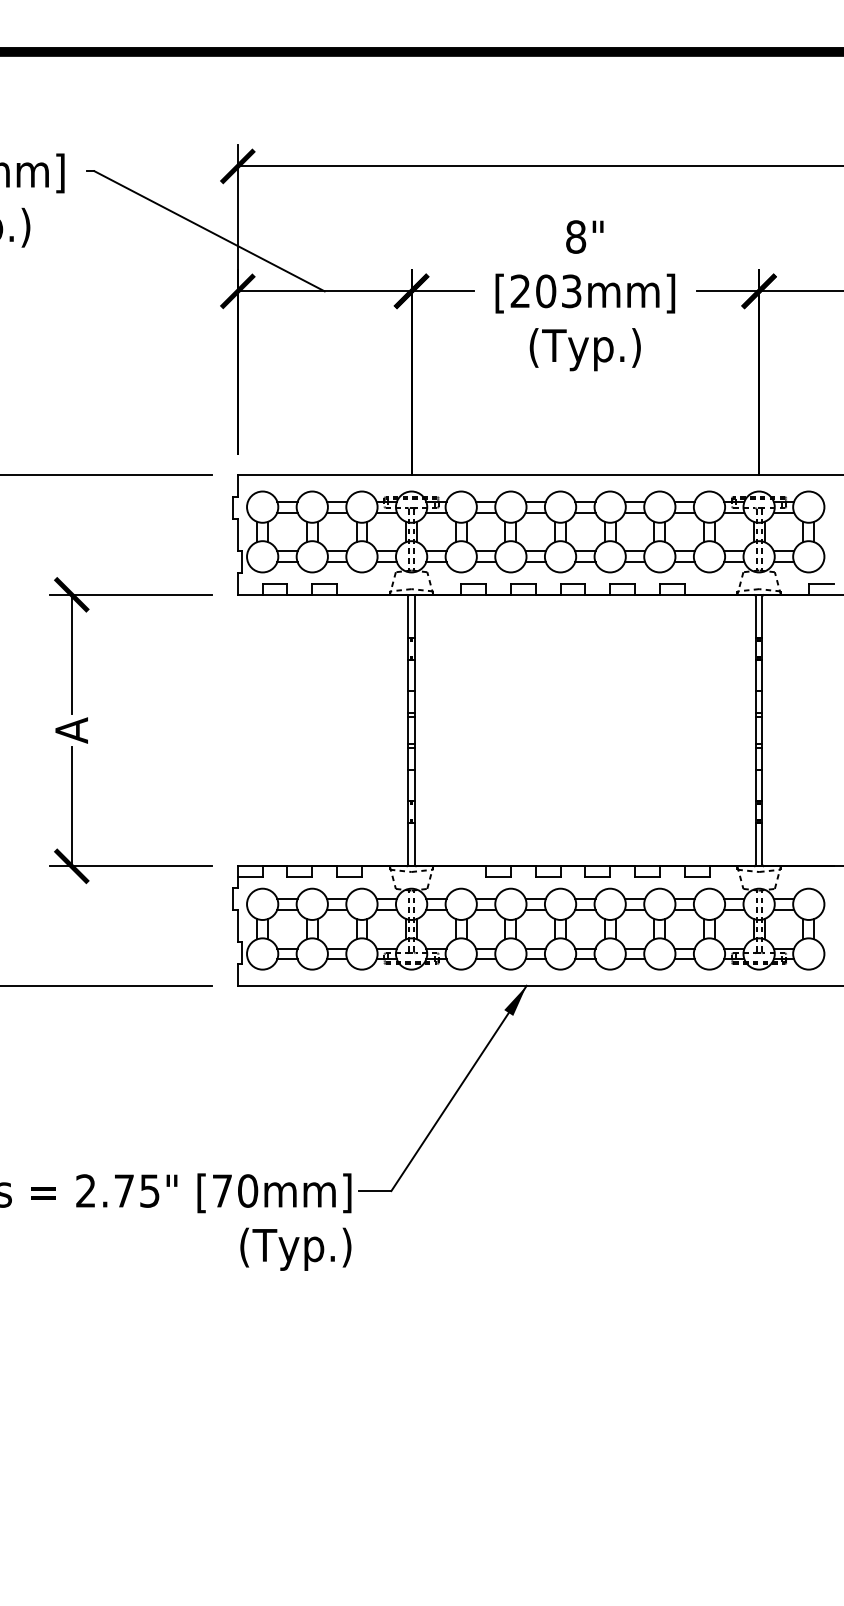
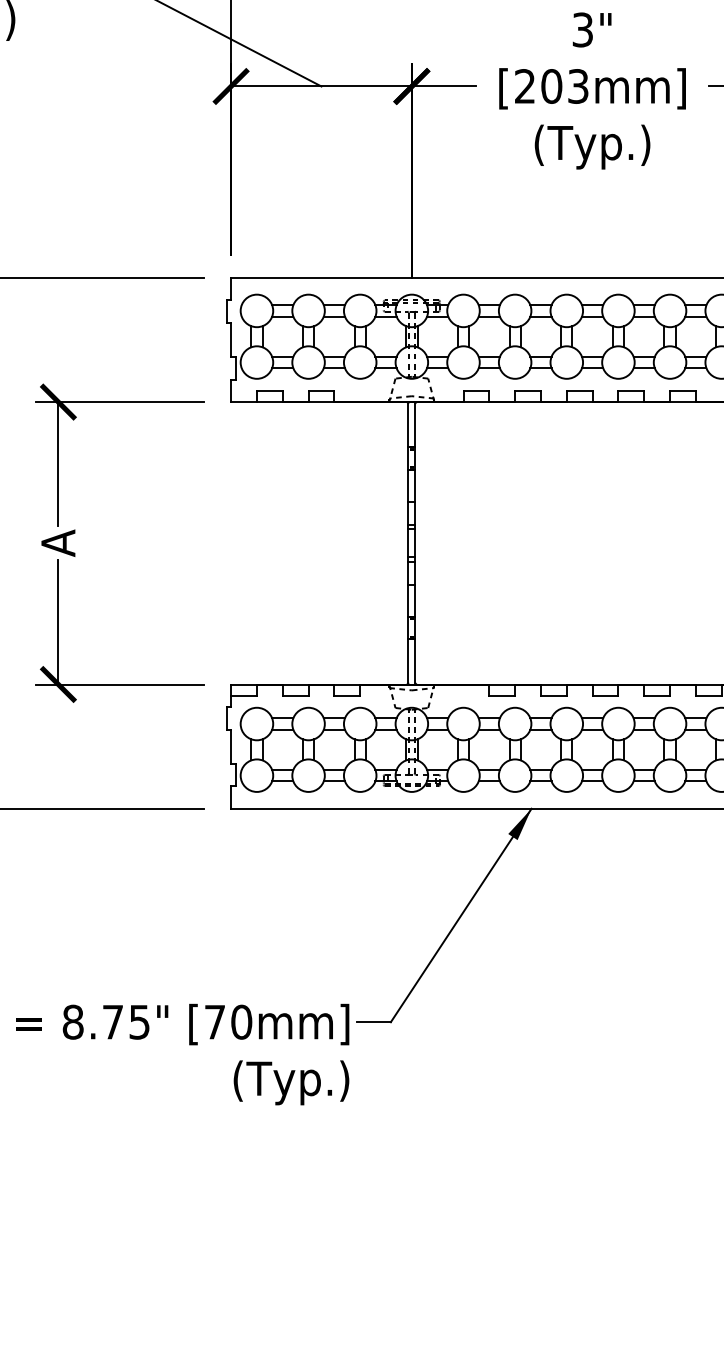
text: (576, 236) -> (583, 29), 8" -> 3"
text: (86, 1190) -> (73, 1021), 2.75" -> 8.75"

